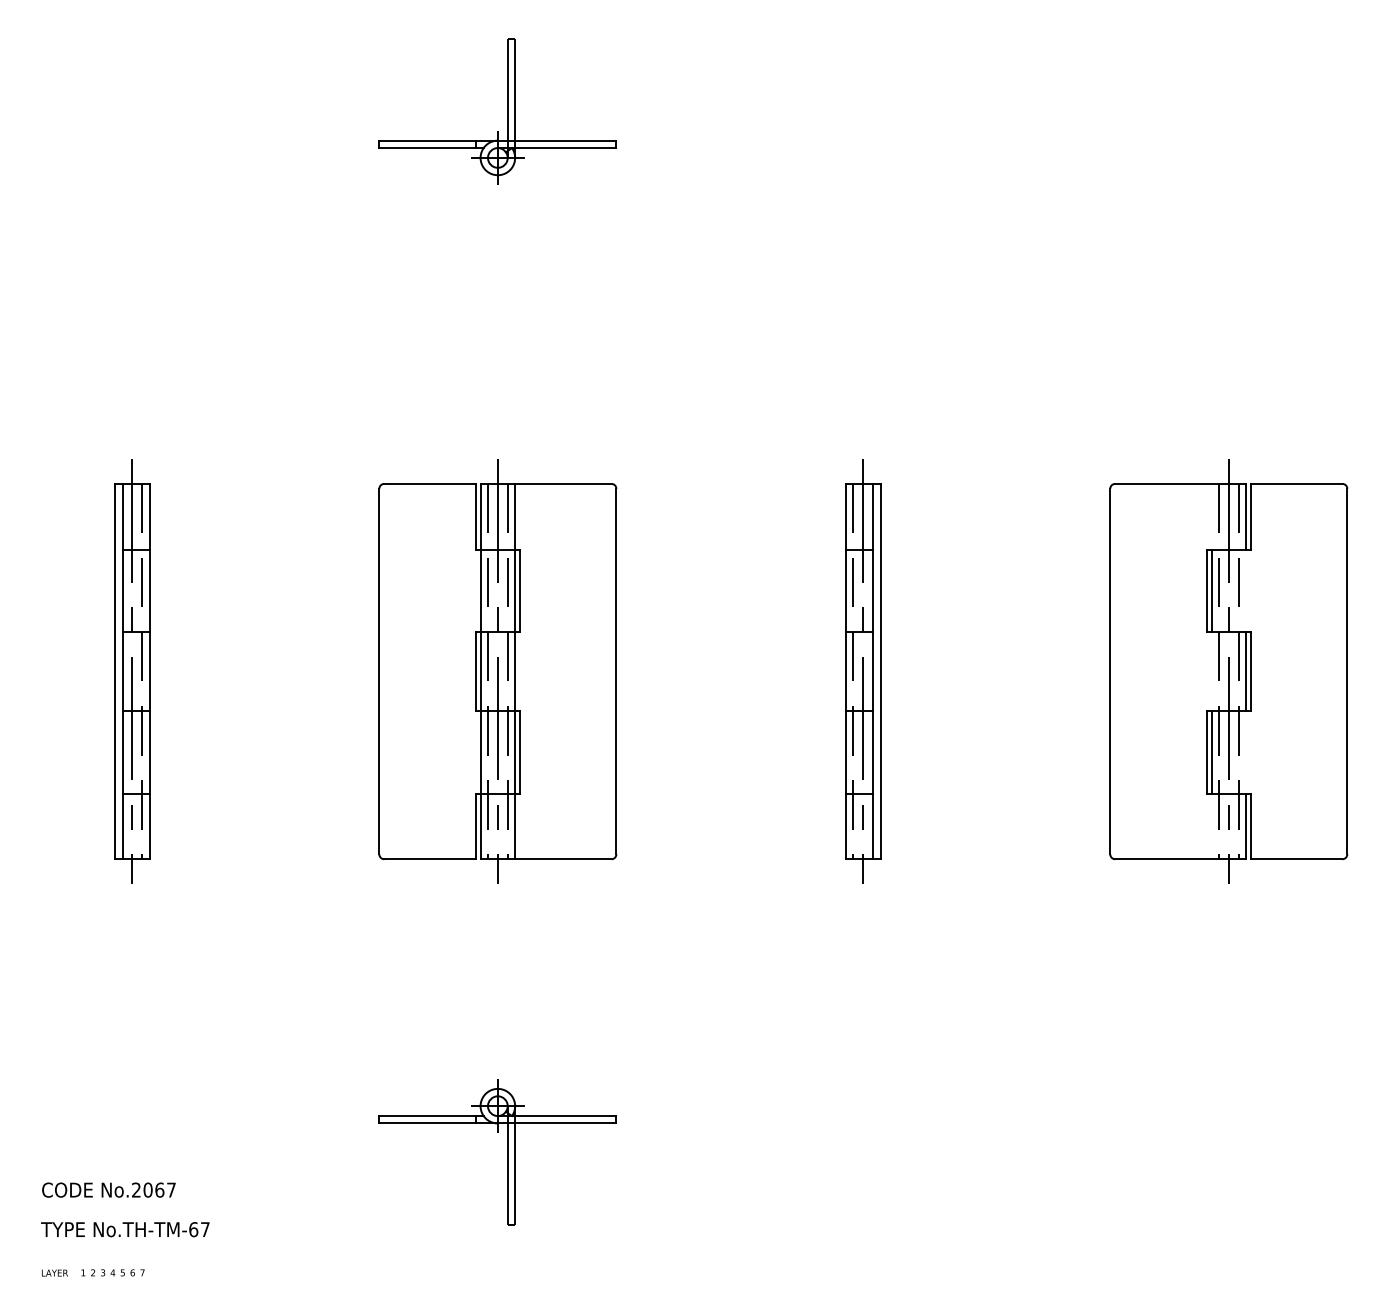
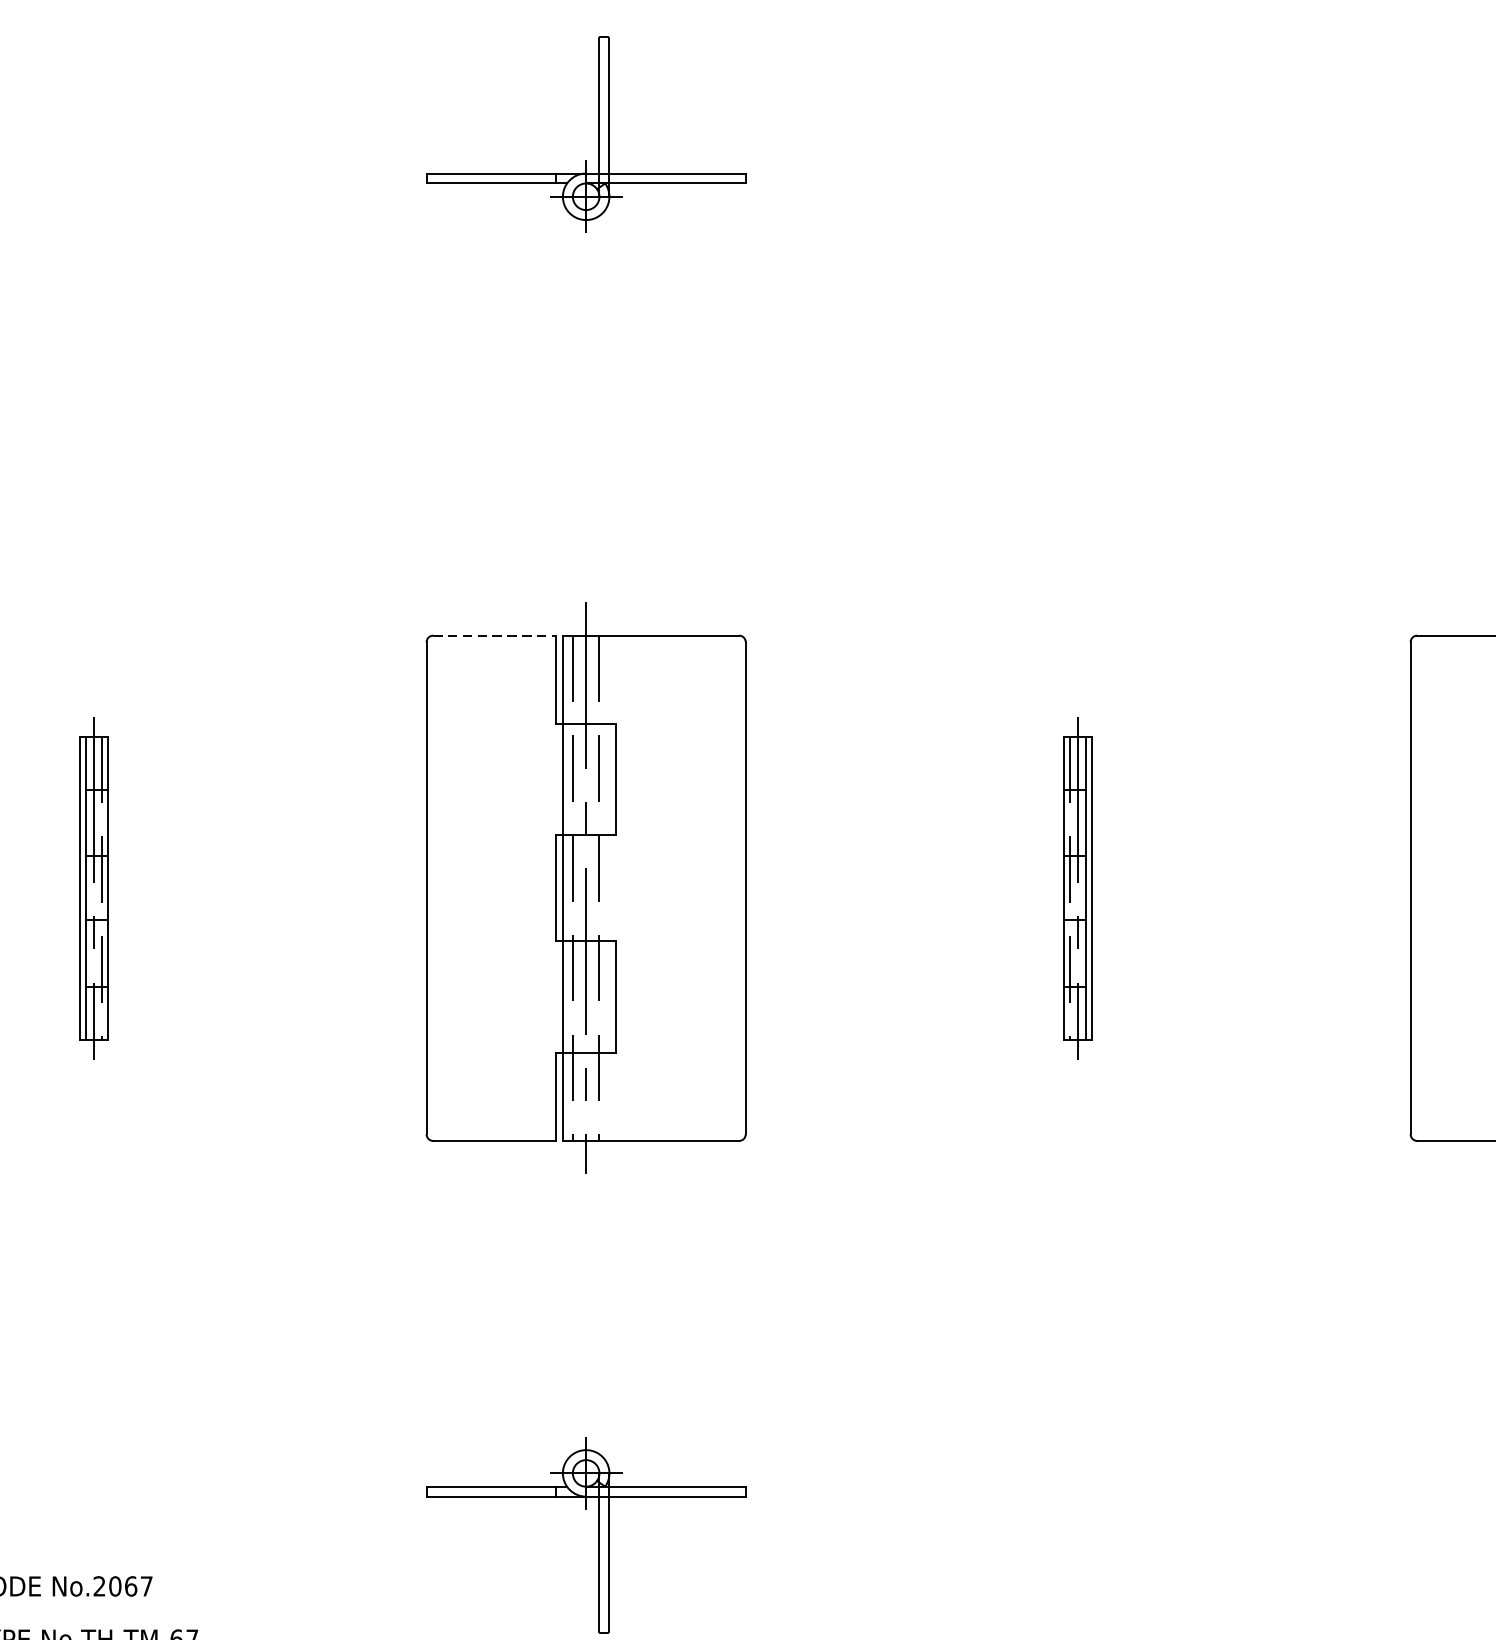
line: (429, 483) -> (494, 635), solid -> dashed
part: (132, 671) -> (94, 888), size x0.6
line: (515, 671) -> (609, 888), removed
part: (863, 671) -> (1078, 888), size x0.6

